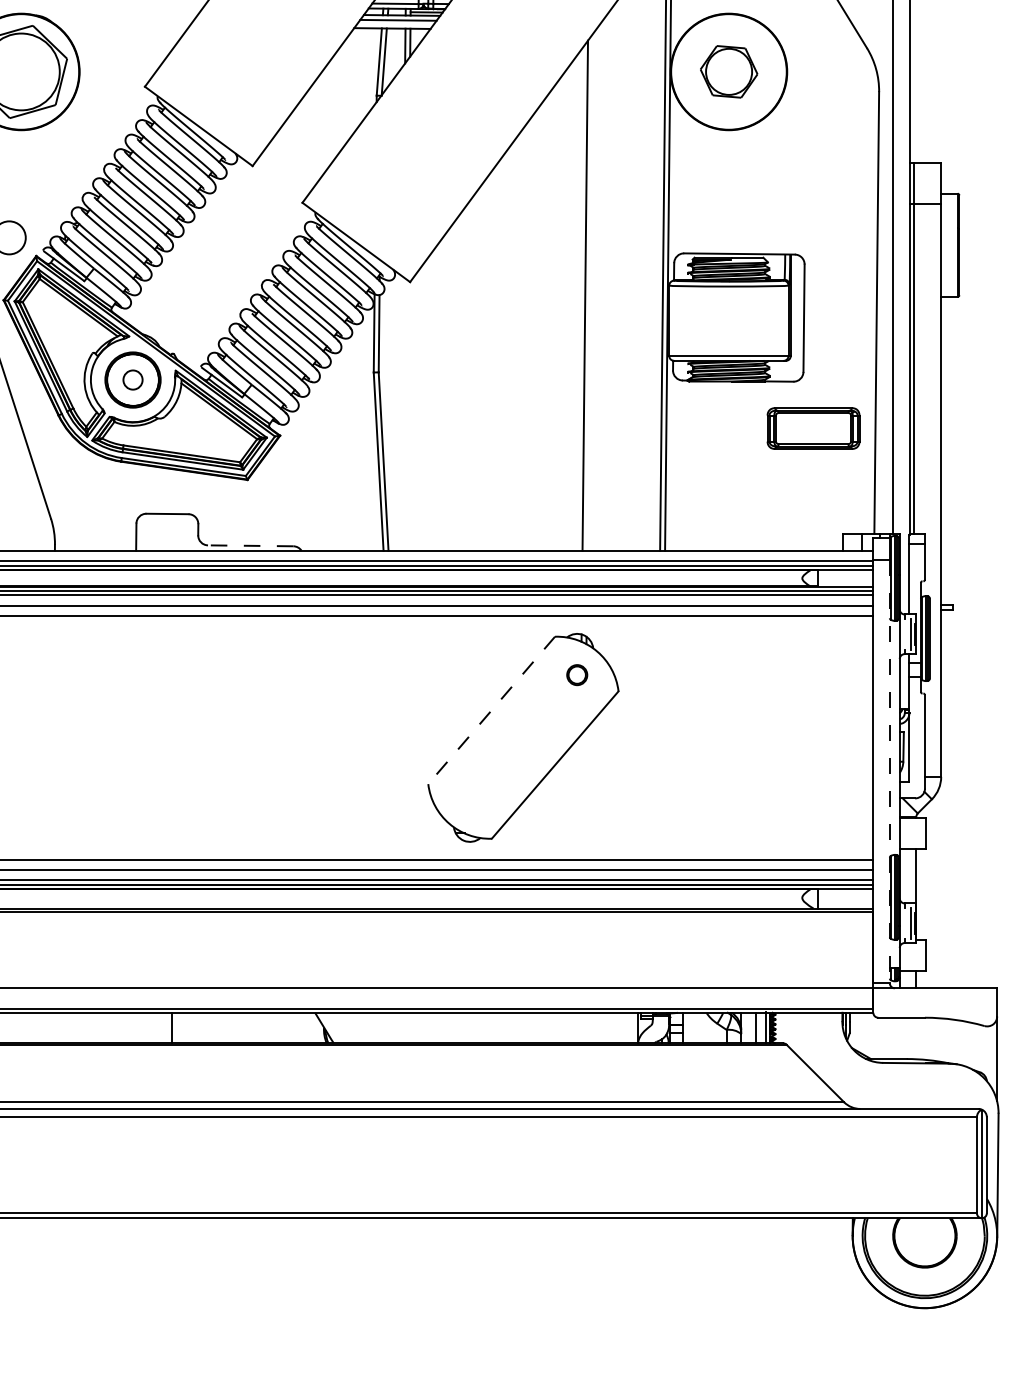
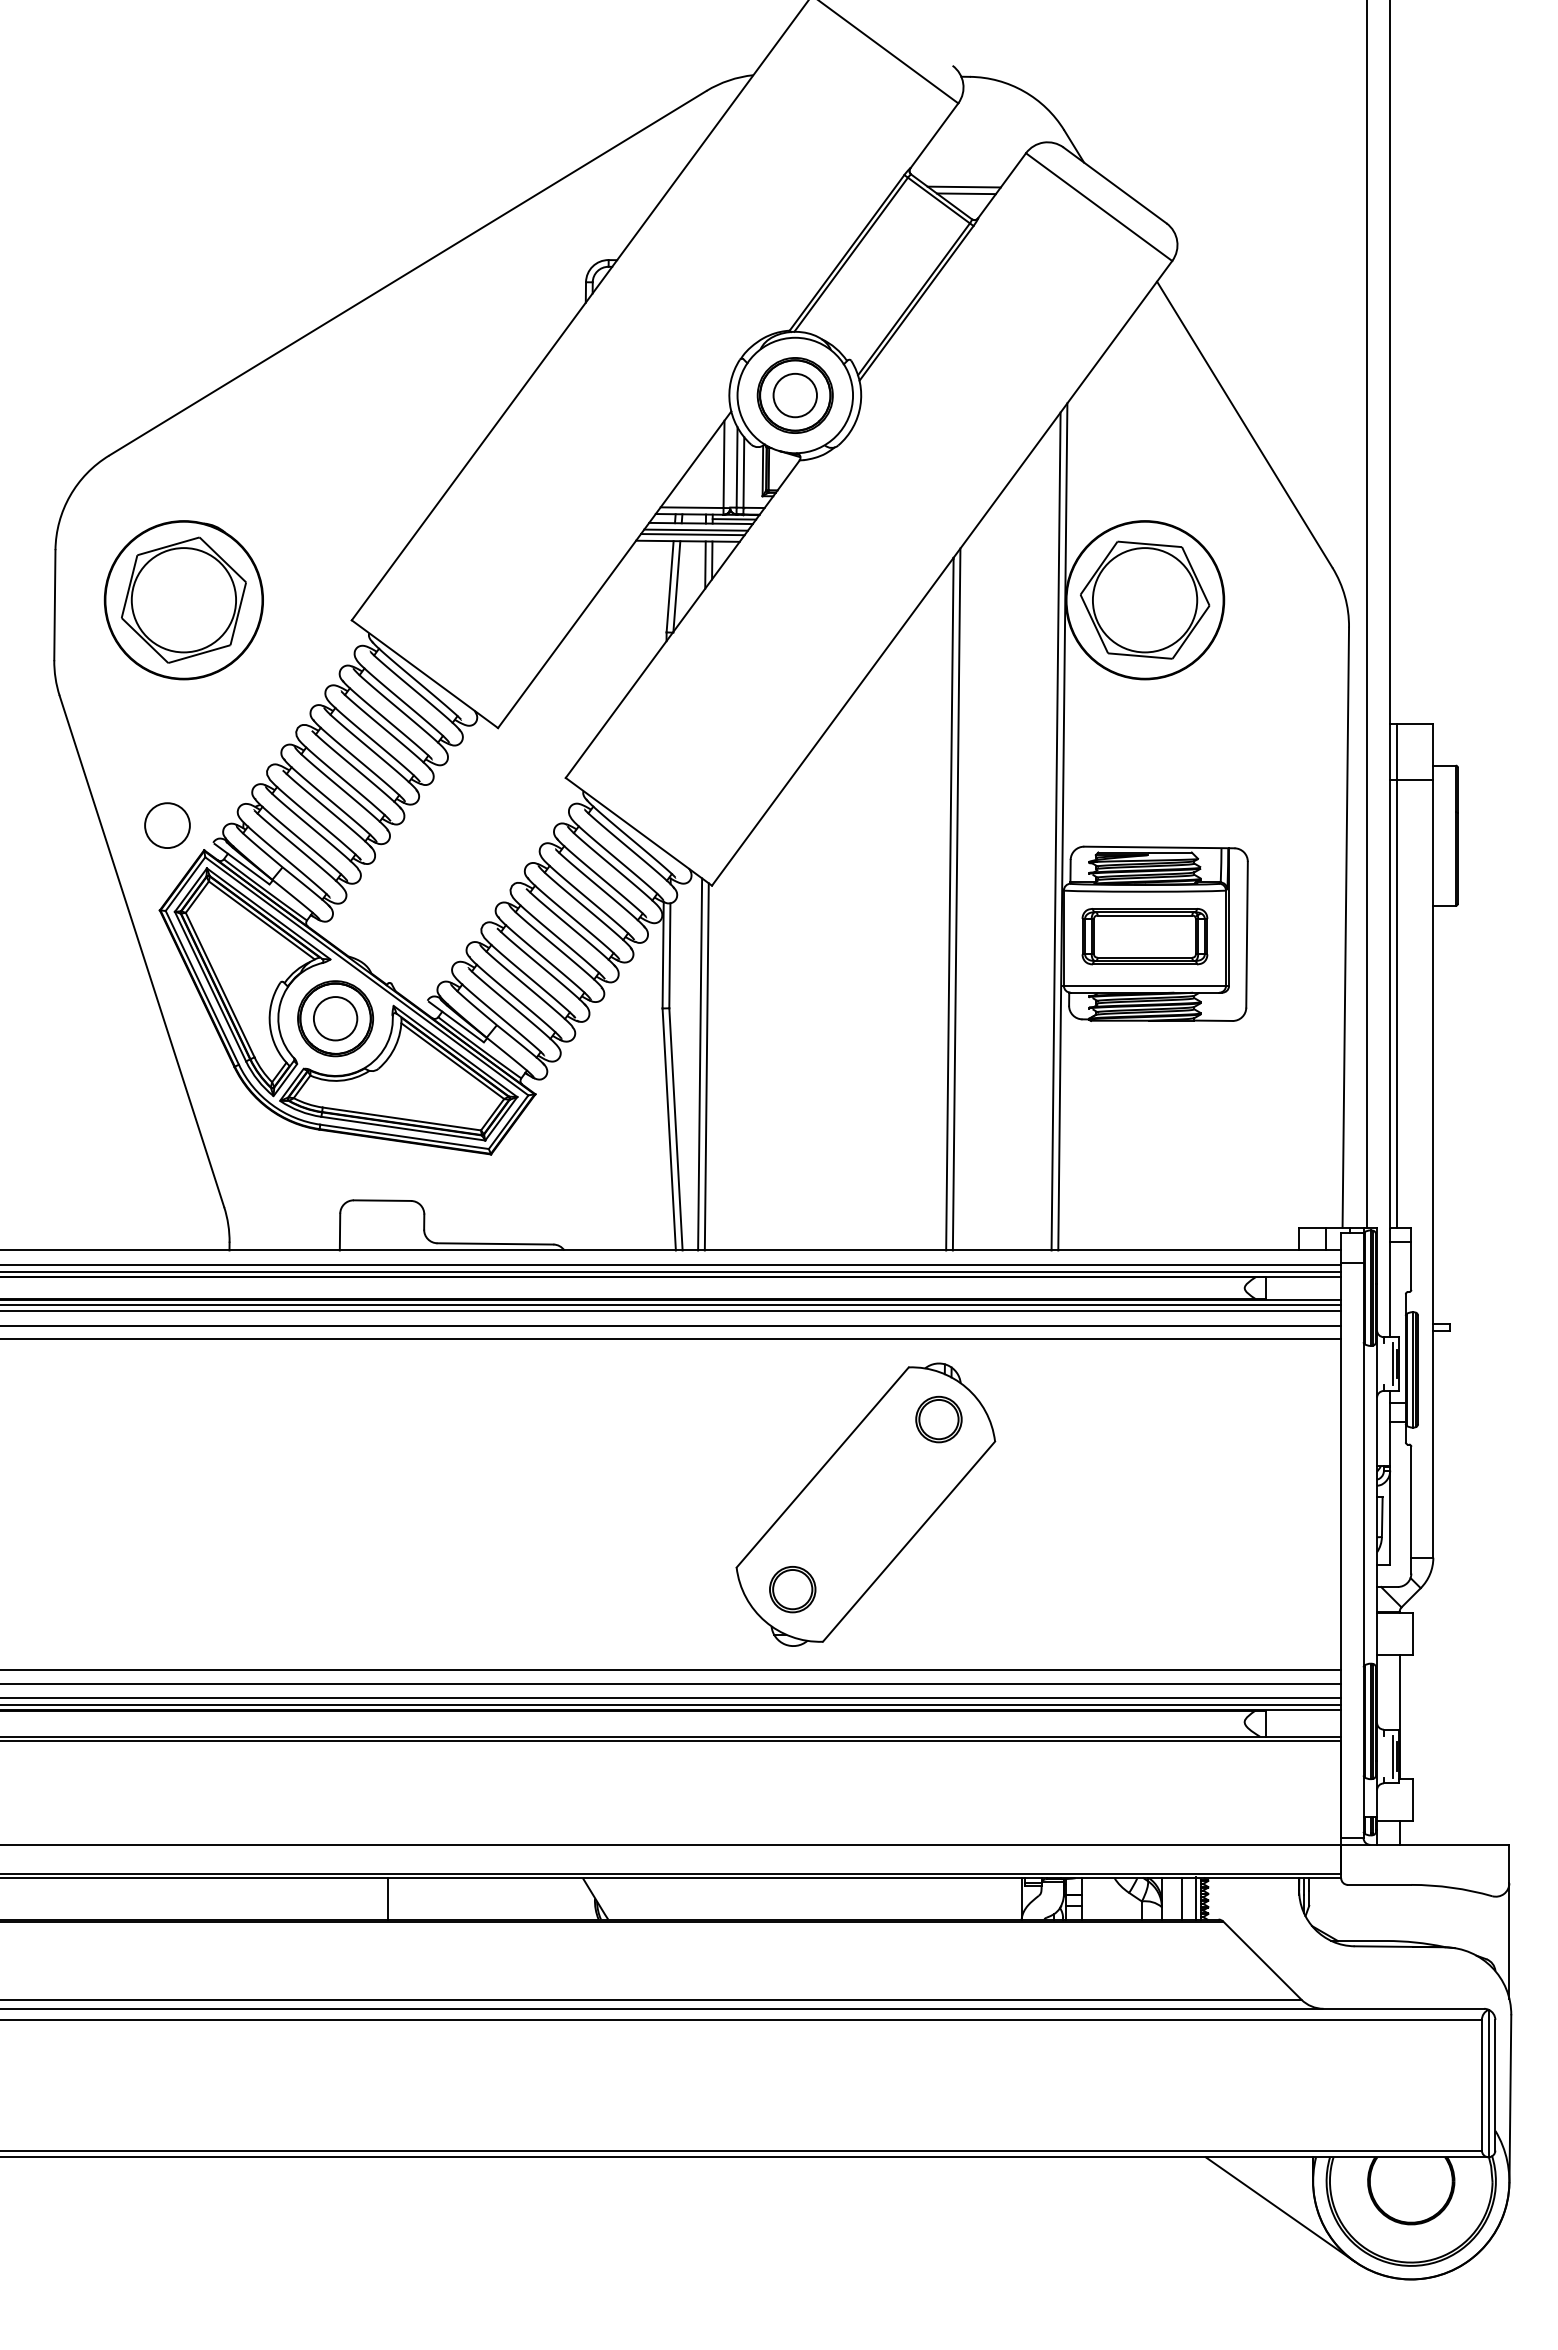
line: (395, 23) -> (692, 534), added
part: (729, 71) -> (1145, 599), size x1.67
line: (590, 292) -> (956, 899), added
circle: (132, 379) -> (335, 1018), size x1.67
line: (401, 413) -> (700, 1064), added
line: (406, 415) -> (706, 1066), added
part: (813, 428) -> (1144, 936), moved
line: (250, 545) -> (495, 1243), dashed -> solid
part: (576, 675) -> (938, 1419), size x1.67
line: (491, 710) -> (822, 1467), dashed -> solid
line: (889, 771) -> (1363, 1550), dashed -> solid
part: (469, 800) -> (792, 1589), added
line: (827, 1256) -> (1279, 2209), added

